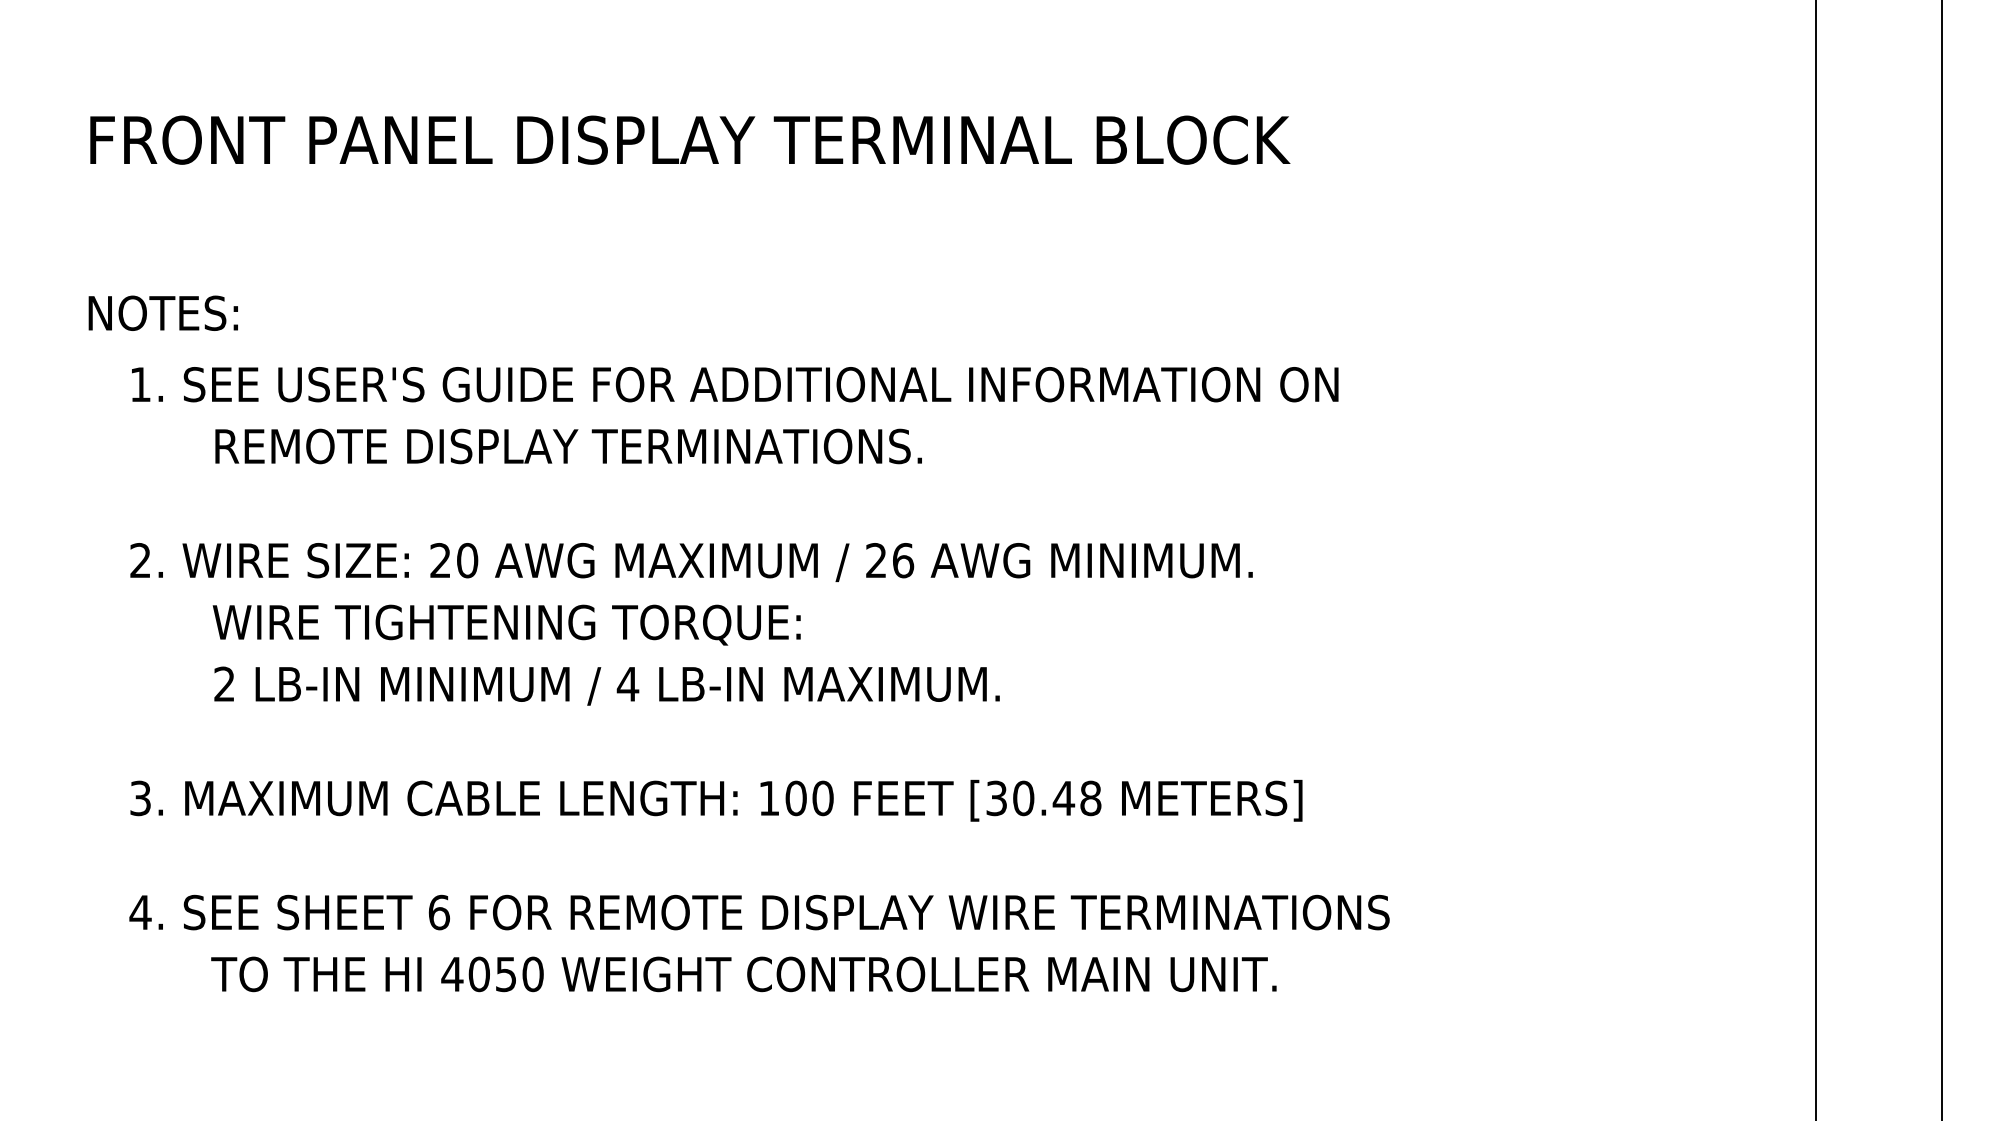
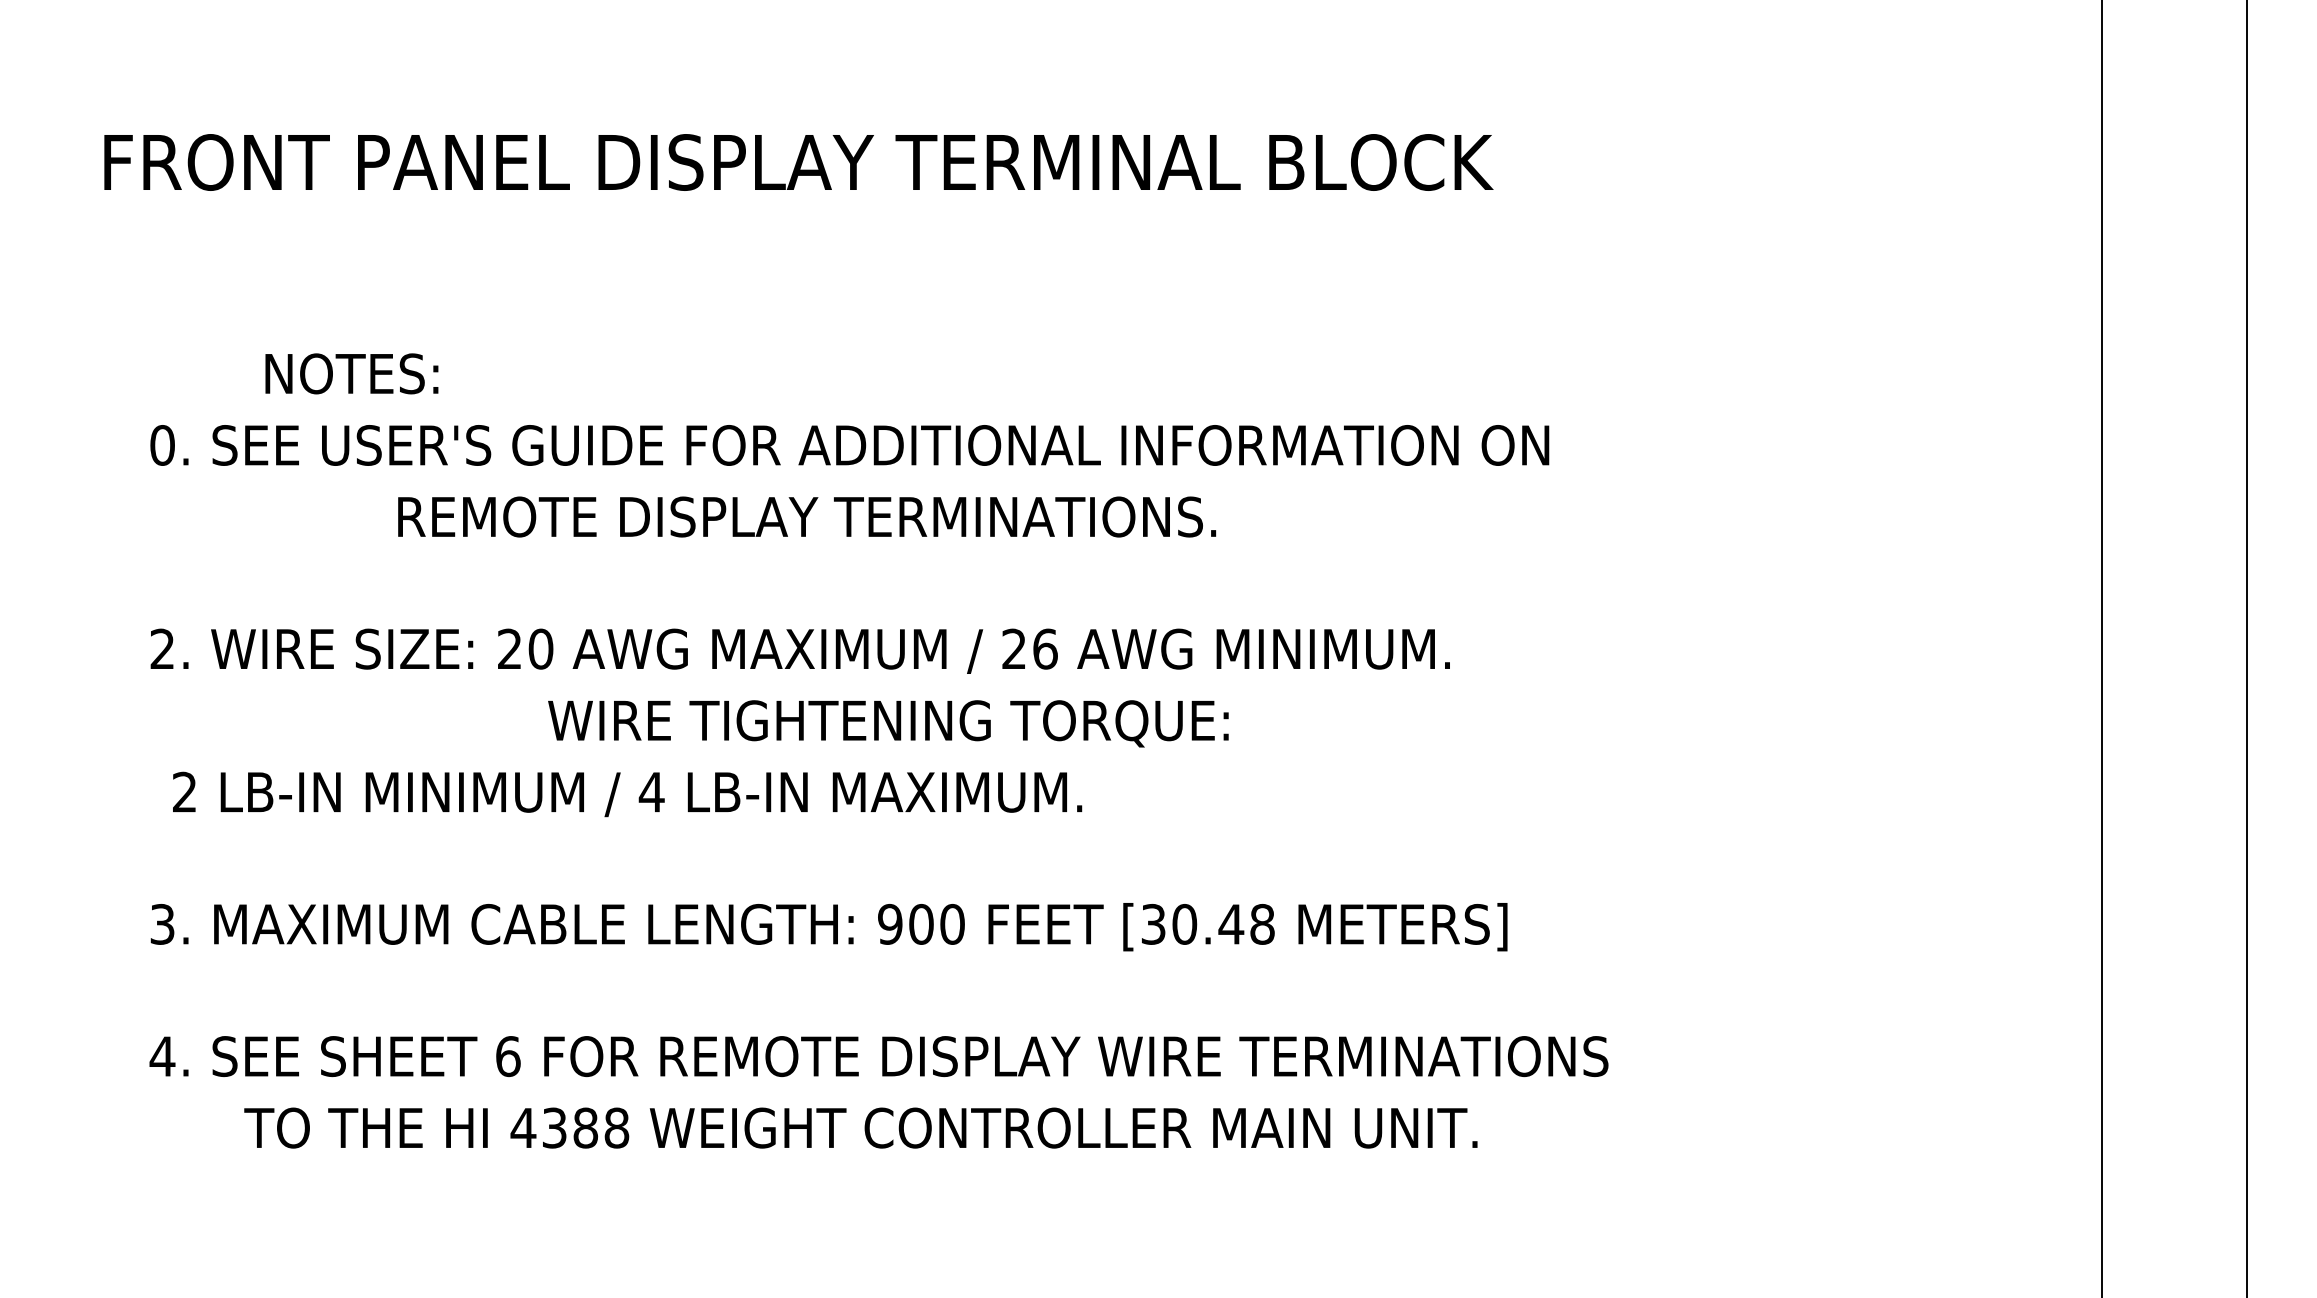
text: (163, 312) -> (351, 373), moved
text: (140, 384) -> (162, 445), 1. -> 0.
text: (569, 446) -> (807, 516), moved
text: (506, 624) -> (888, 723), moved
text: (607, 686) -> (627, 794), moved
text: (769, 797) -> (890, 923), 100 -> 900
text: (505, 973) -> (585, 1127), 4050 -> 4388

